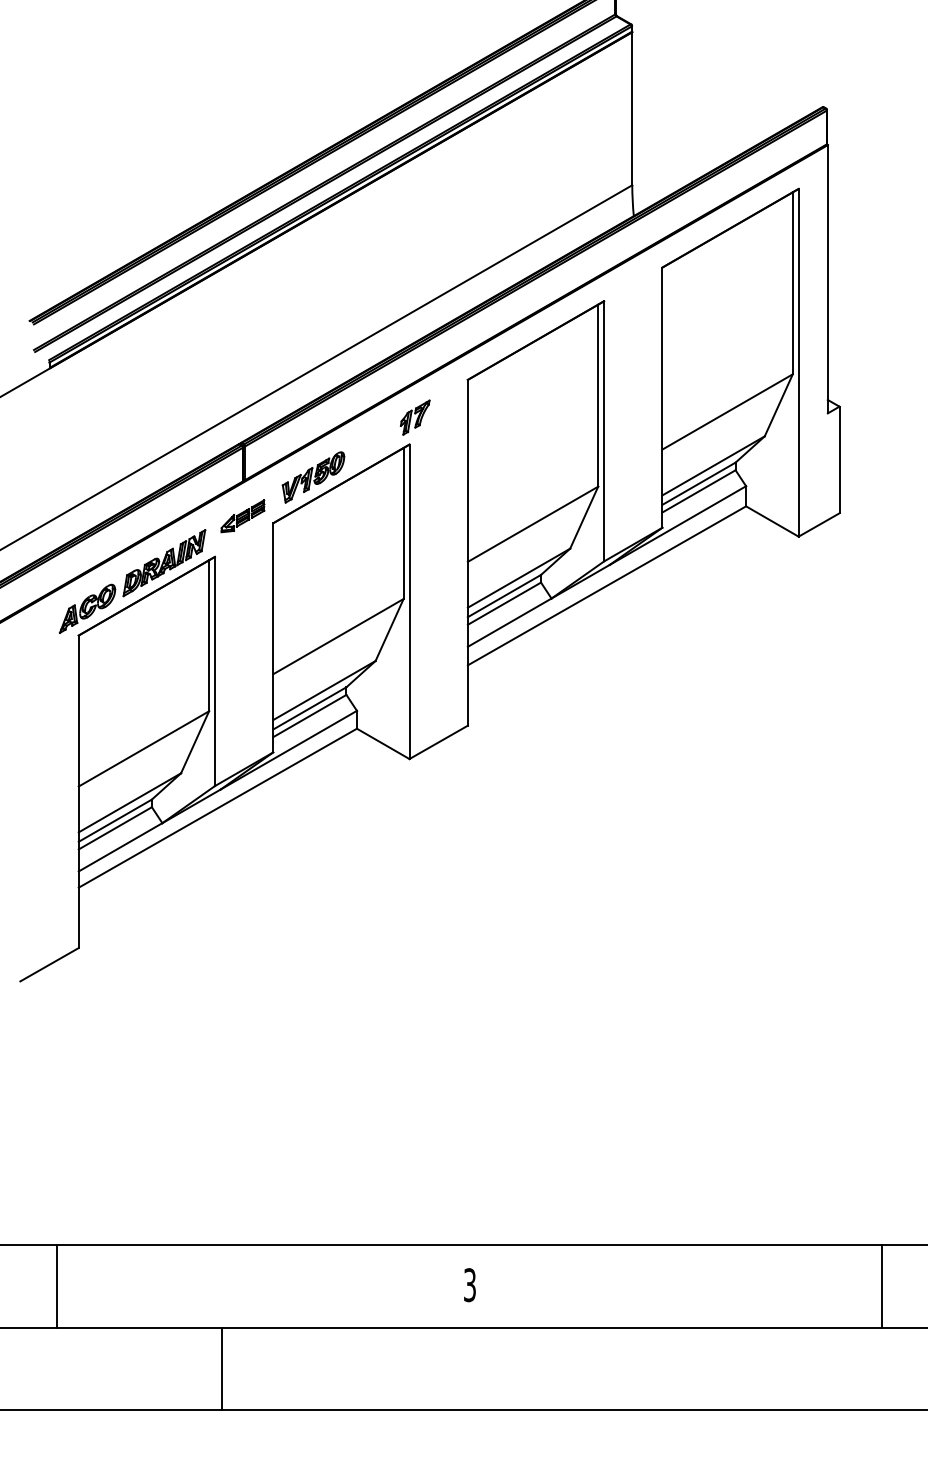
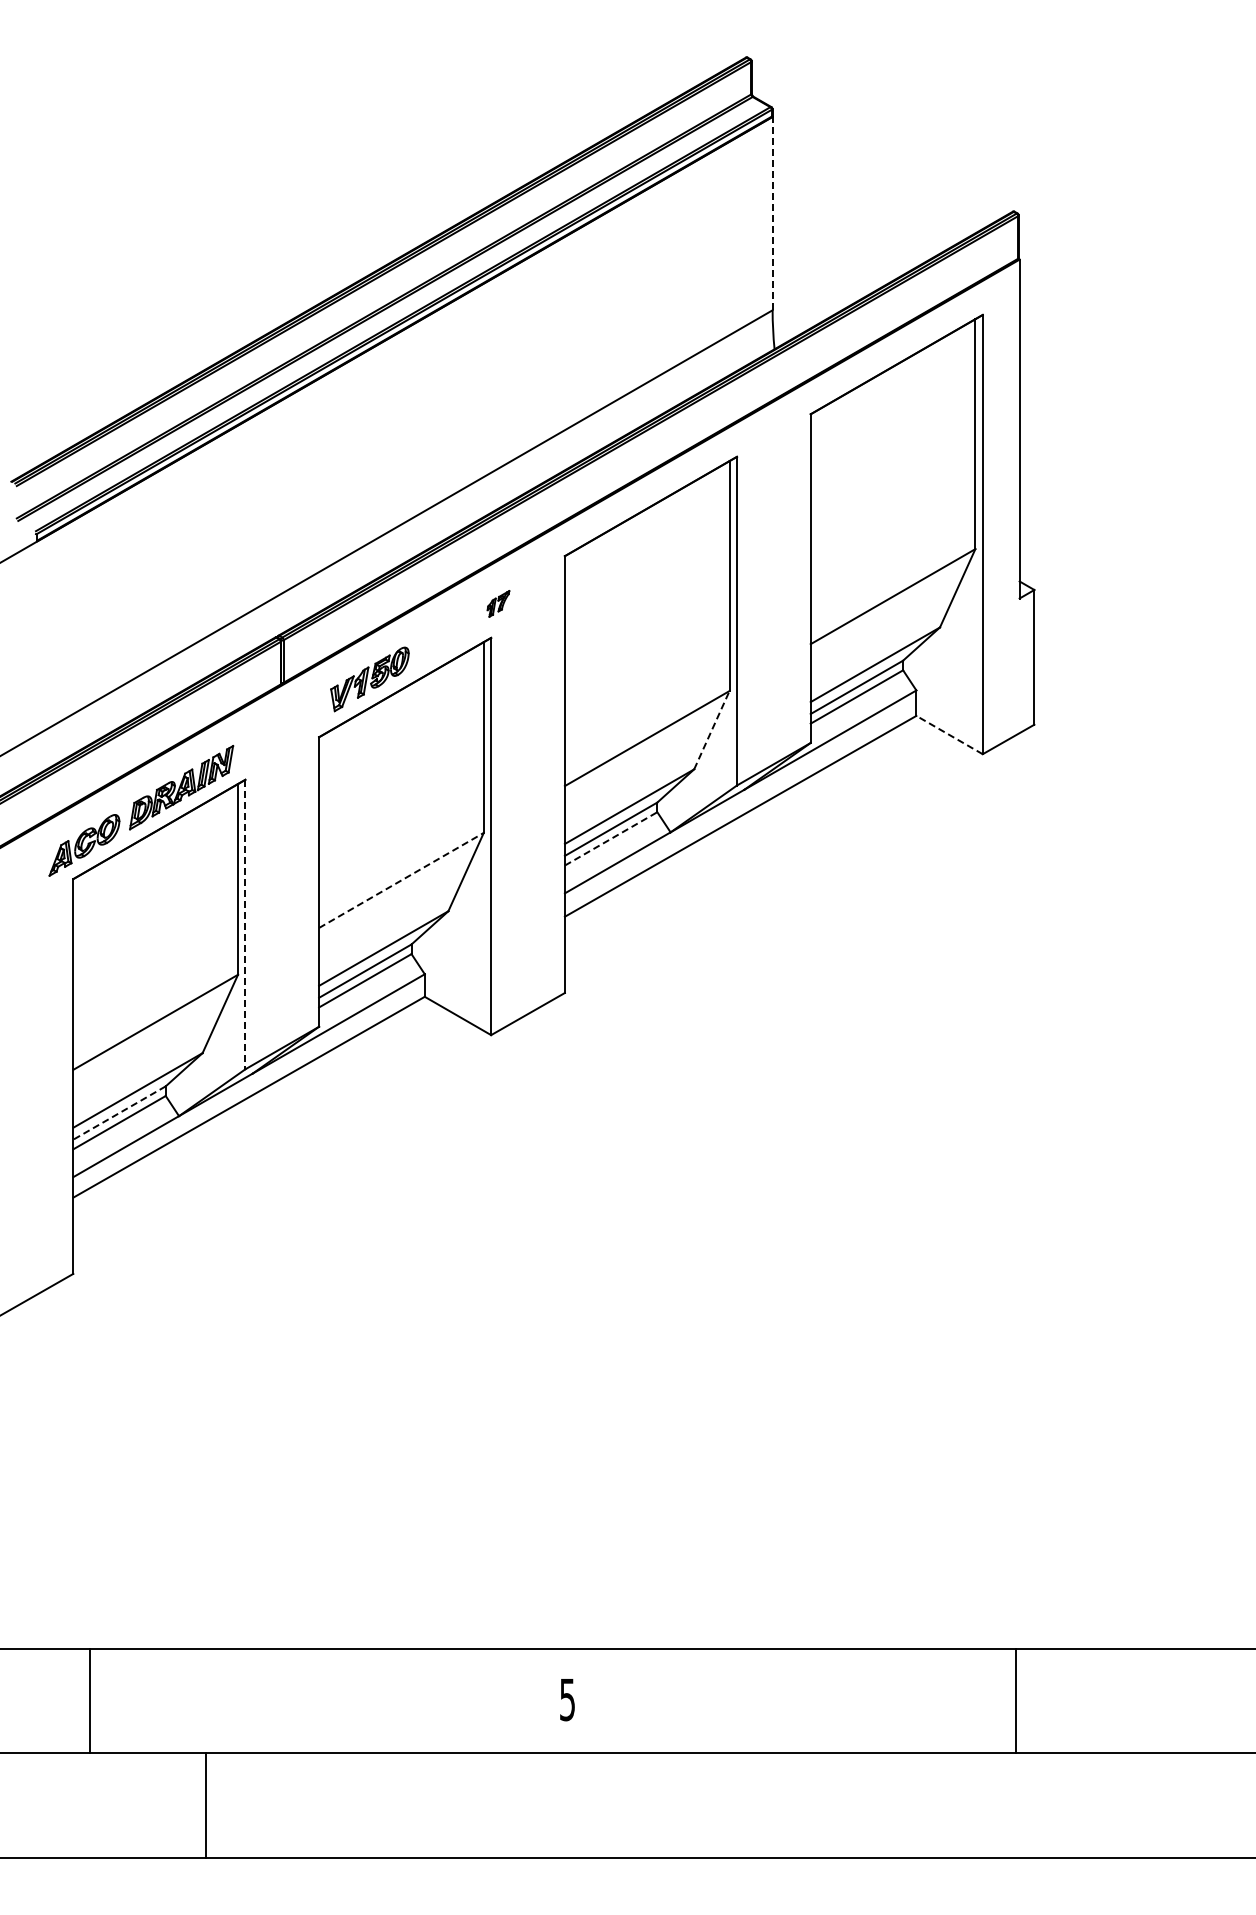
line: (632, 108) -> (772, 213), solid -> dashed
part: (415, 417) -> (498, 603), size x0.6
part: (242, 516) -> (280, 728), removed
line: (583, 517) -> (711, 730), solid -> dashed
line: (772, 521) -> (949, 734), solid -> dashed
line: (504, 603) -> (611, 838), solid -> dashed
line: (338, 636) -> (401, 880), solid -> dashed
line: (215, 671) -> (245, 924), solid -> dashed
line: (115, 821) -> (119, 1113), solid -> dashed
text: (469, 1284) -> (567, 1699), 3 -> 5
line: (56, 1285) -> (90, 1700), moved
line: (882, 1285) -> (1016, 1700), moved
line: (221, 1368) -> (205, 1805), moved

